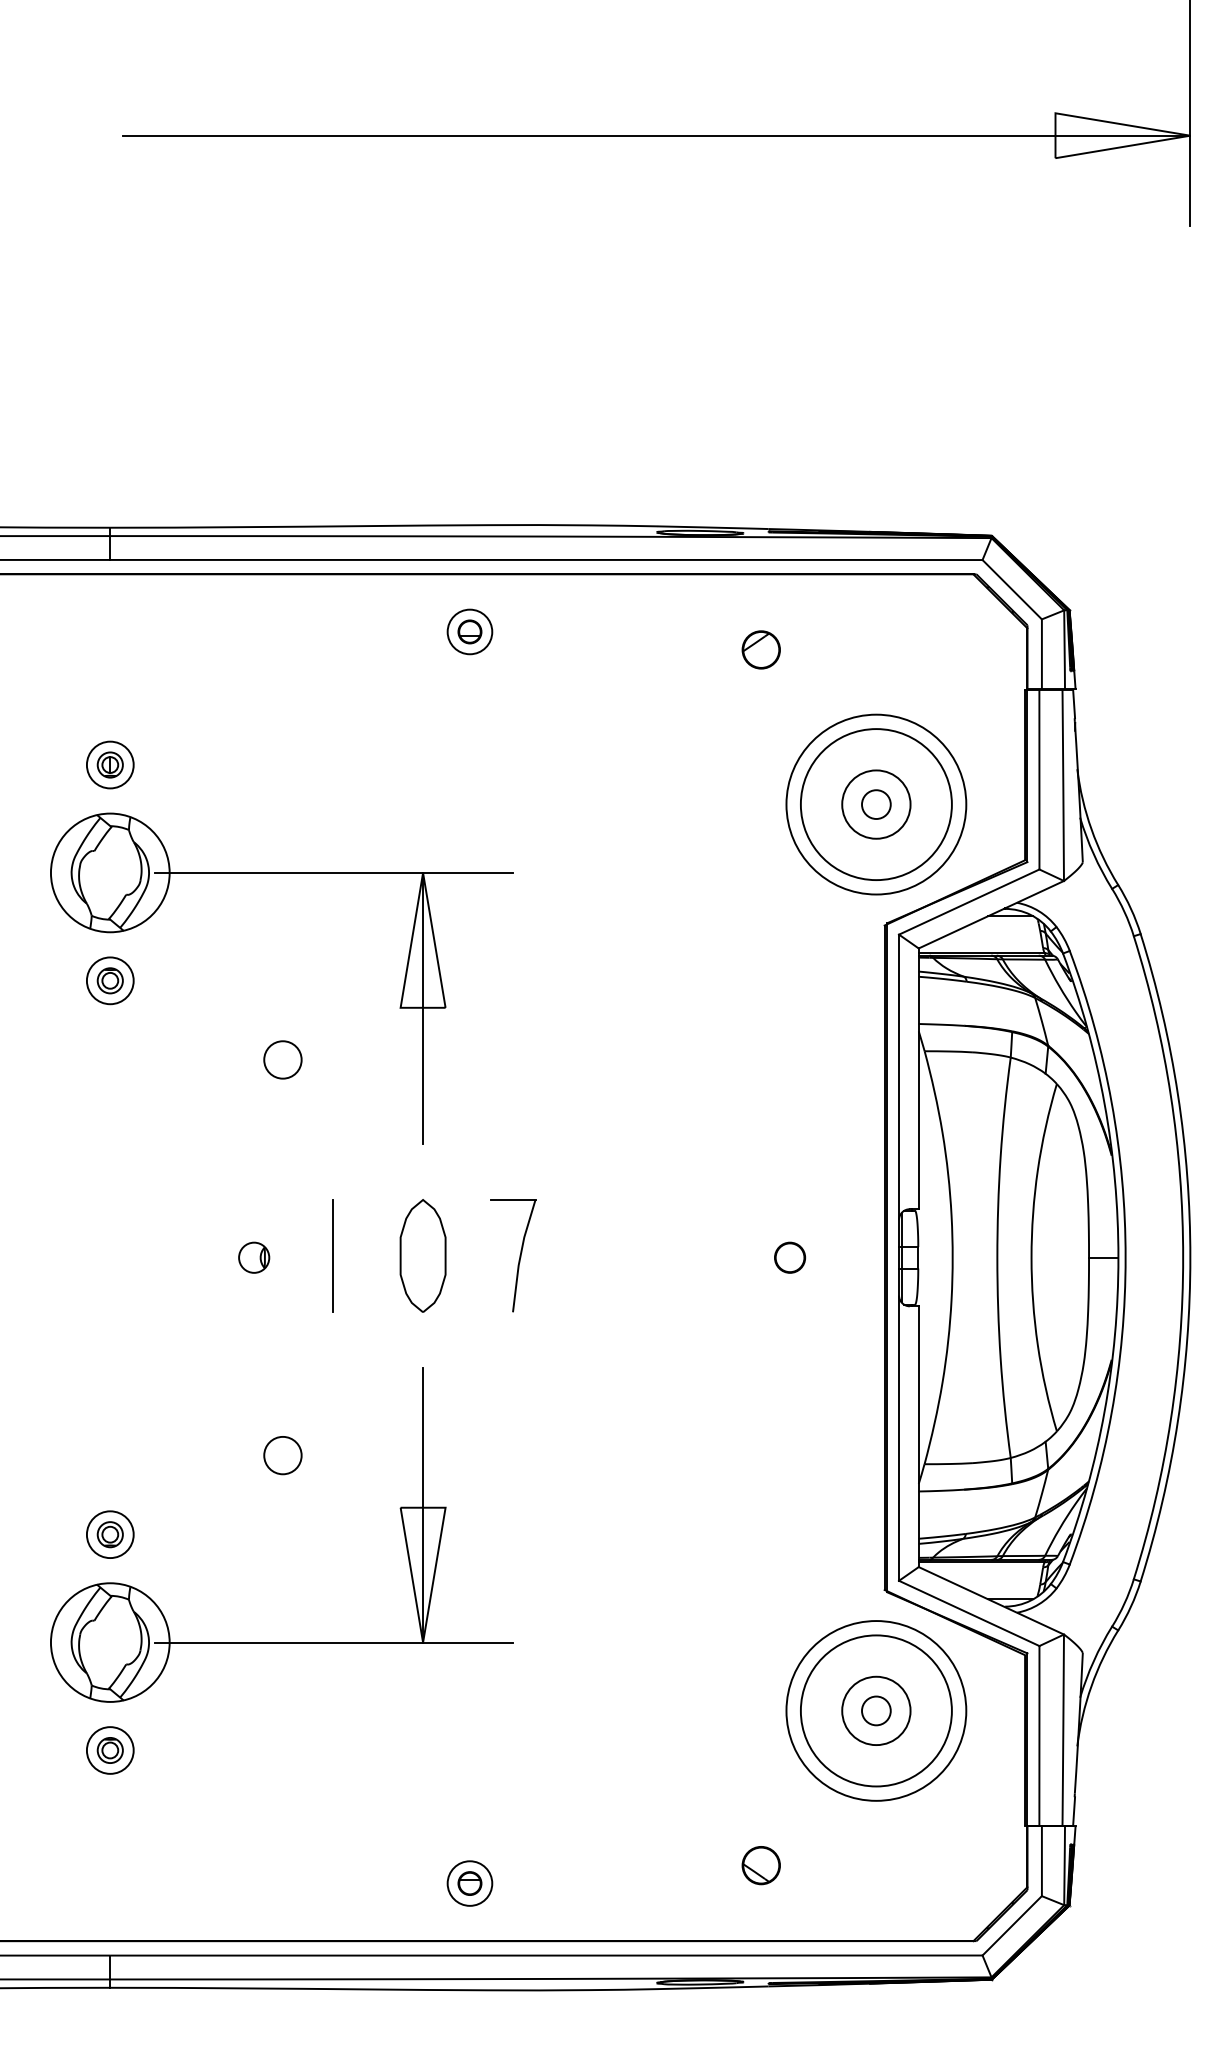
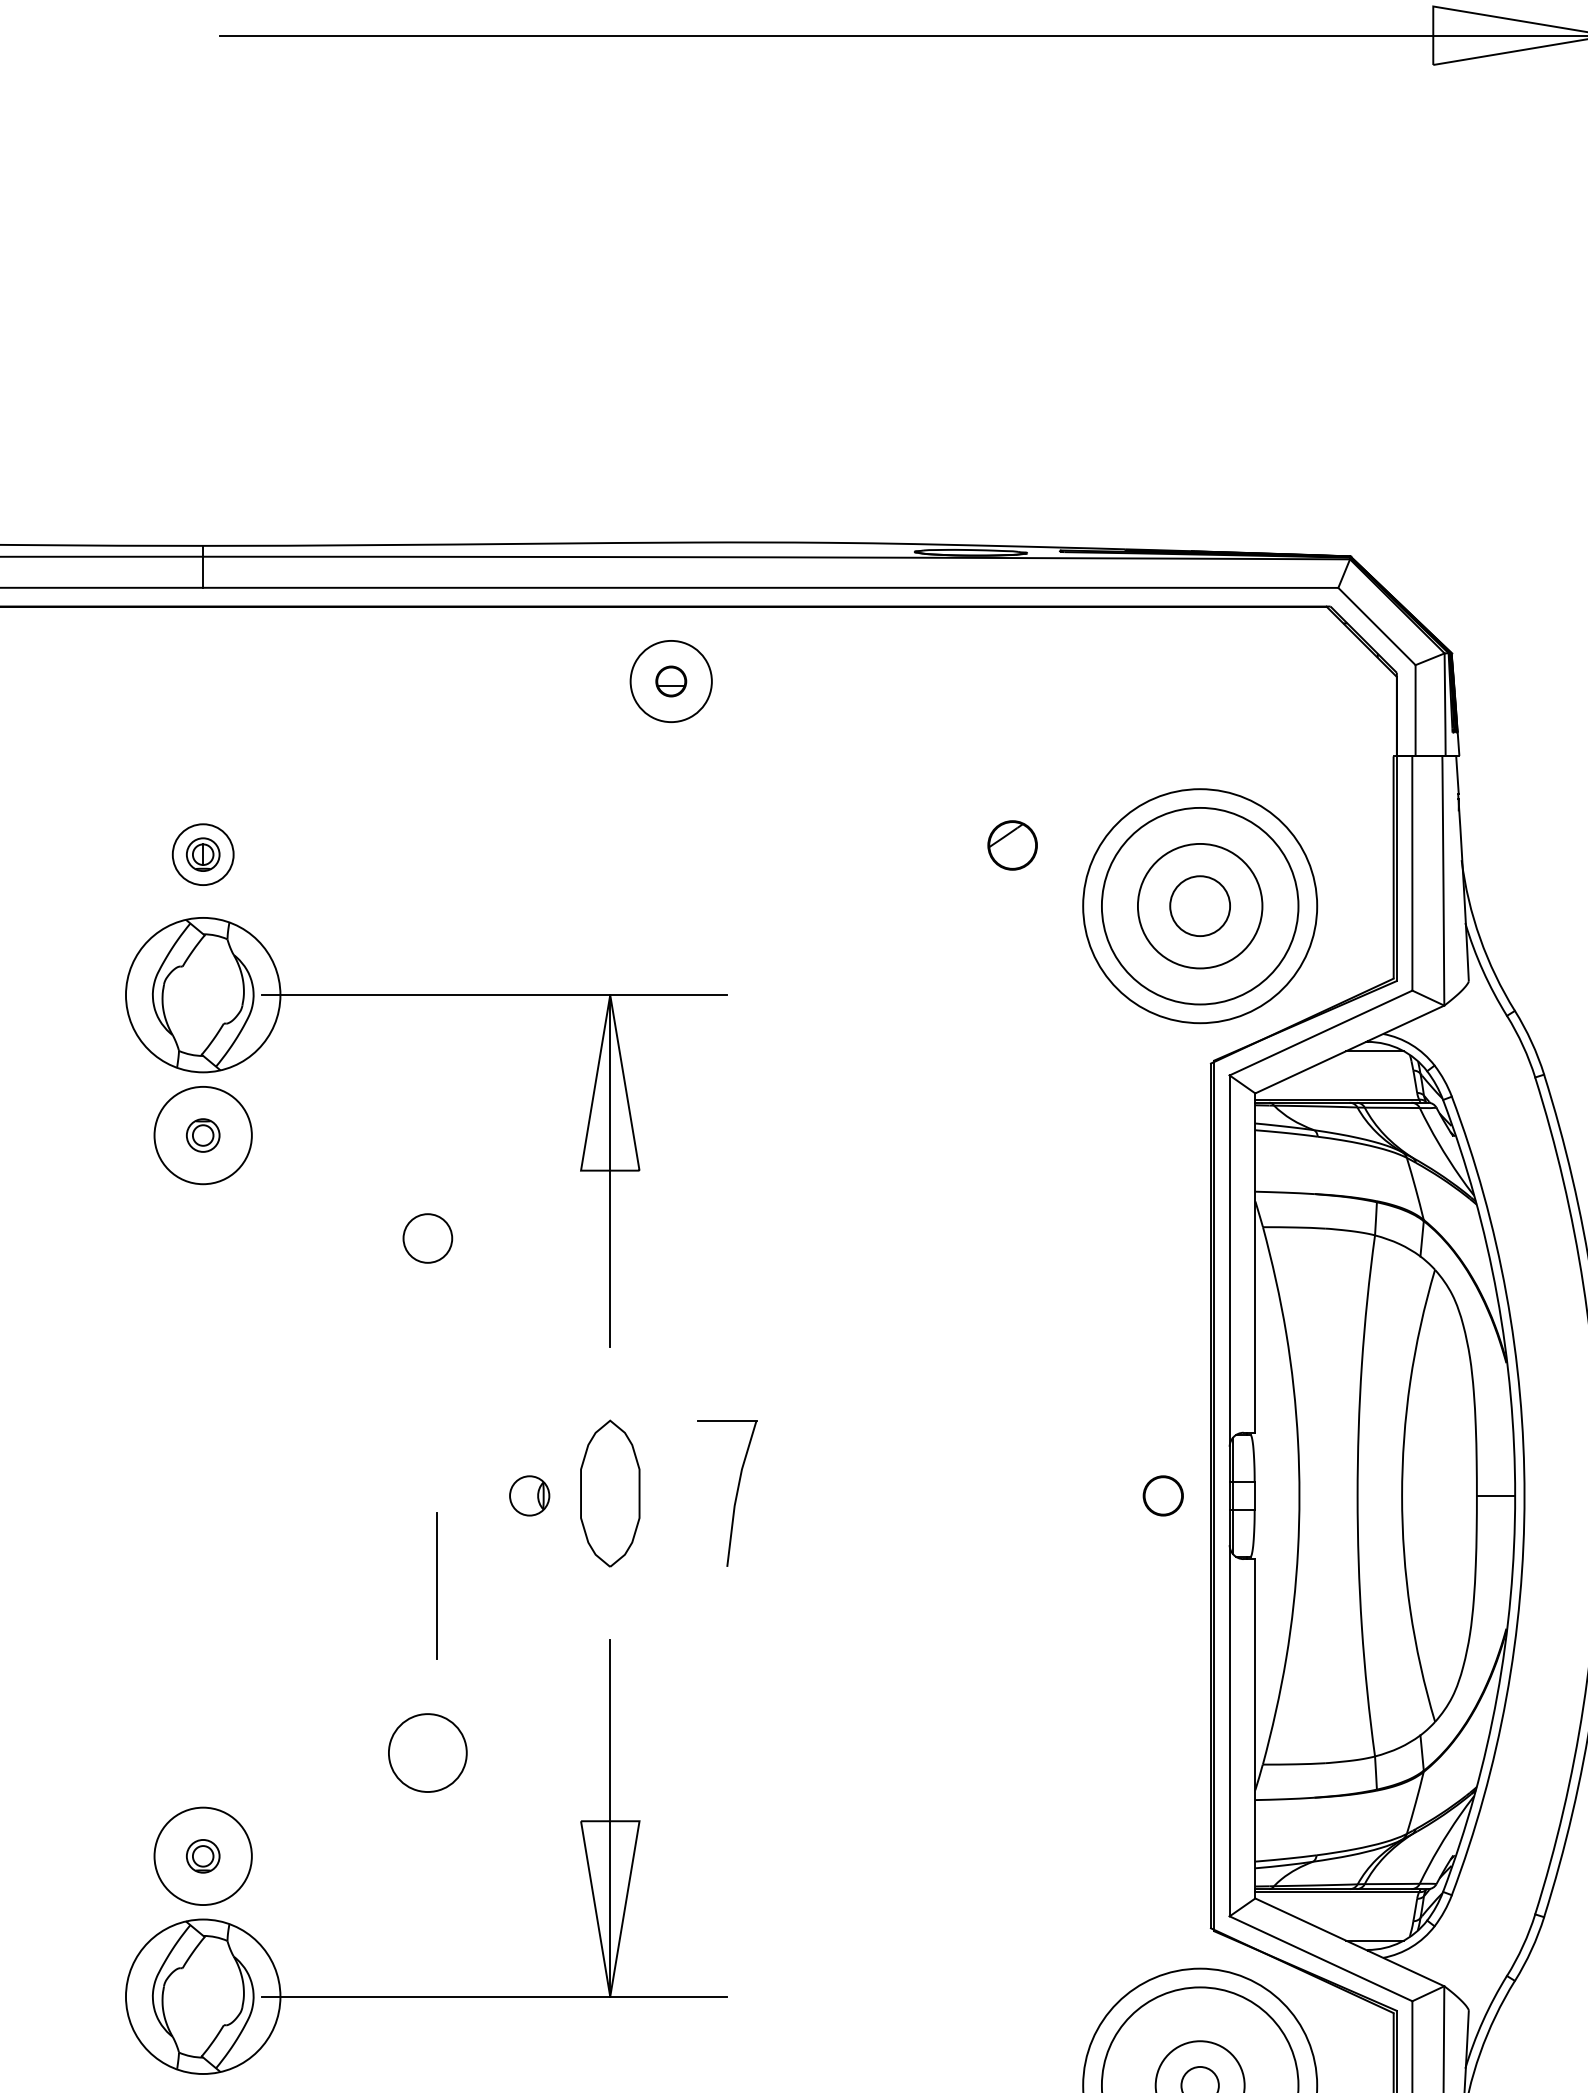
circle: (469, 631) -> (670, 680), size x1.4
part: (760, 649) -> (1011, 844), moved
circle: (876, 804) -> (1200, 906), size x1.4
circle: (876, 804) -> (1200, 906), size x1.6
circle: (109, 980) -> (202, 1135), size x1.6
line: (332, 1255) -> (436, 1585), moved
part: (254, 1257) -> (530, 1495), moved
circle: (790, 1257) -> (1163, 1495), moved
circle: (282, 1455) -> (427, 1753), size x1.6
circle: (109, 1534) -> (202, 1856), size x1.6

